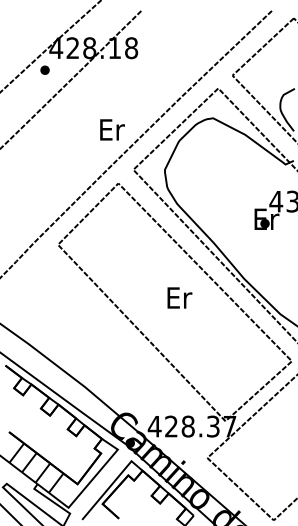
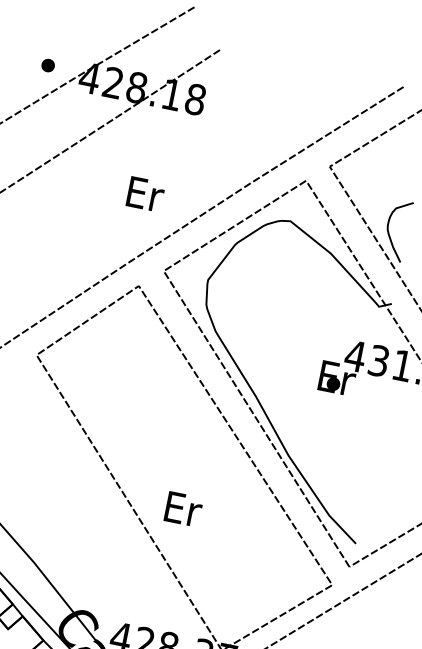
part: (44, 69) -> (47, 64), moved
text: (112, 129) -> (145, 193), moved
text: (179, 297) -> (183, 508), moved

